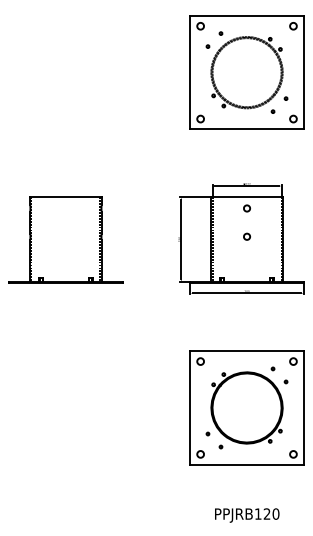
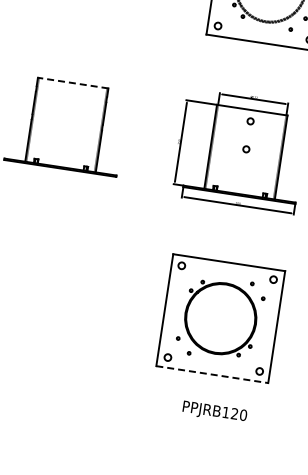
line: (65, 197) -> (72, 83), solid -> dashed
line: (247, 464) -> (212, 374), solid -> dashed
text: (247, 515) -> (215, 412), moved

